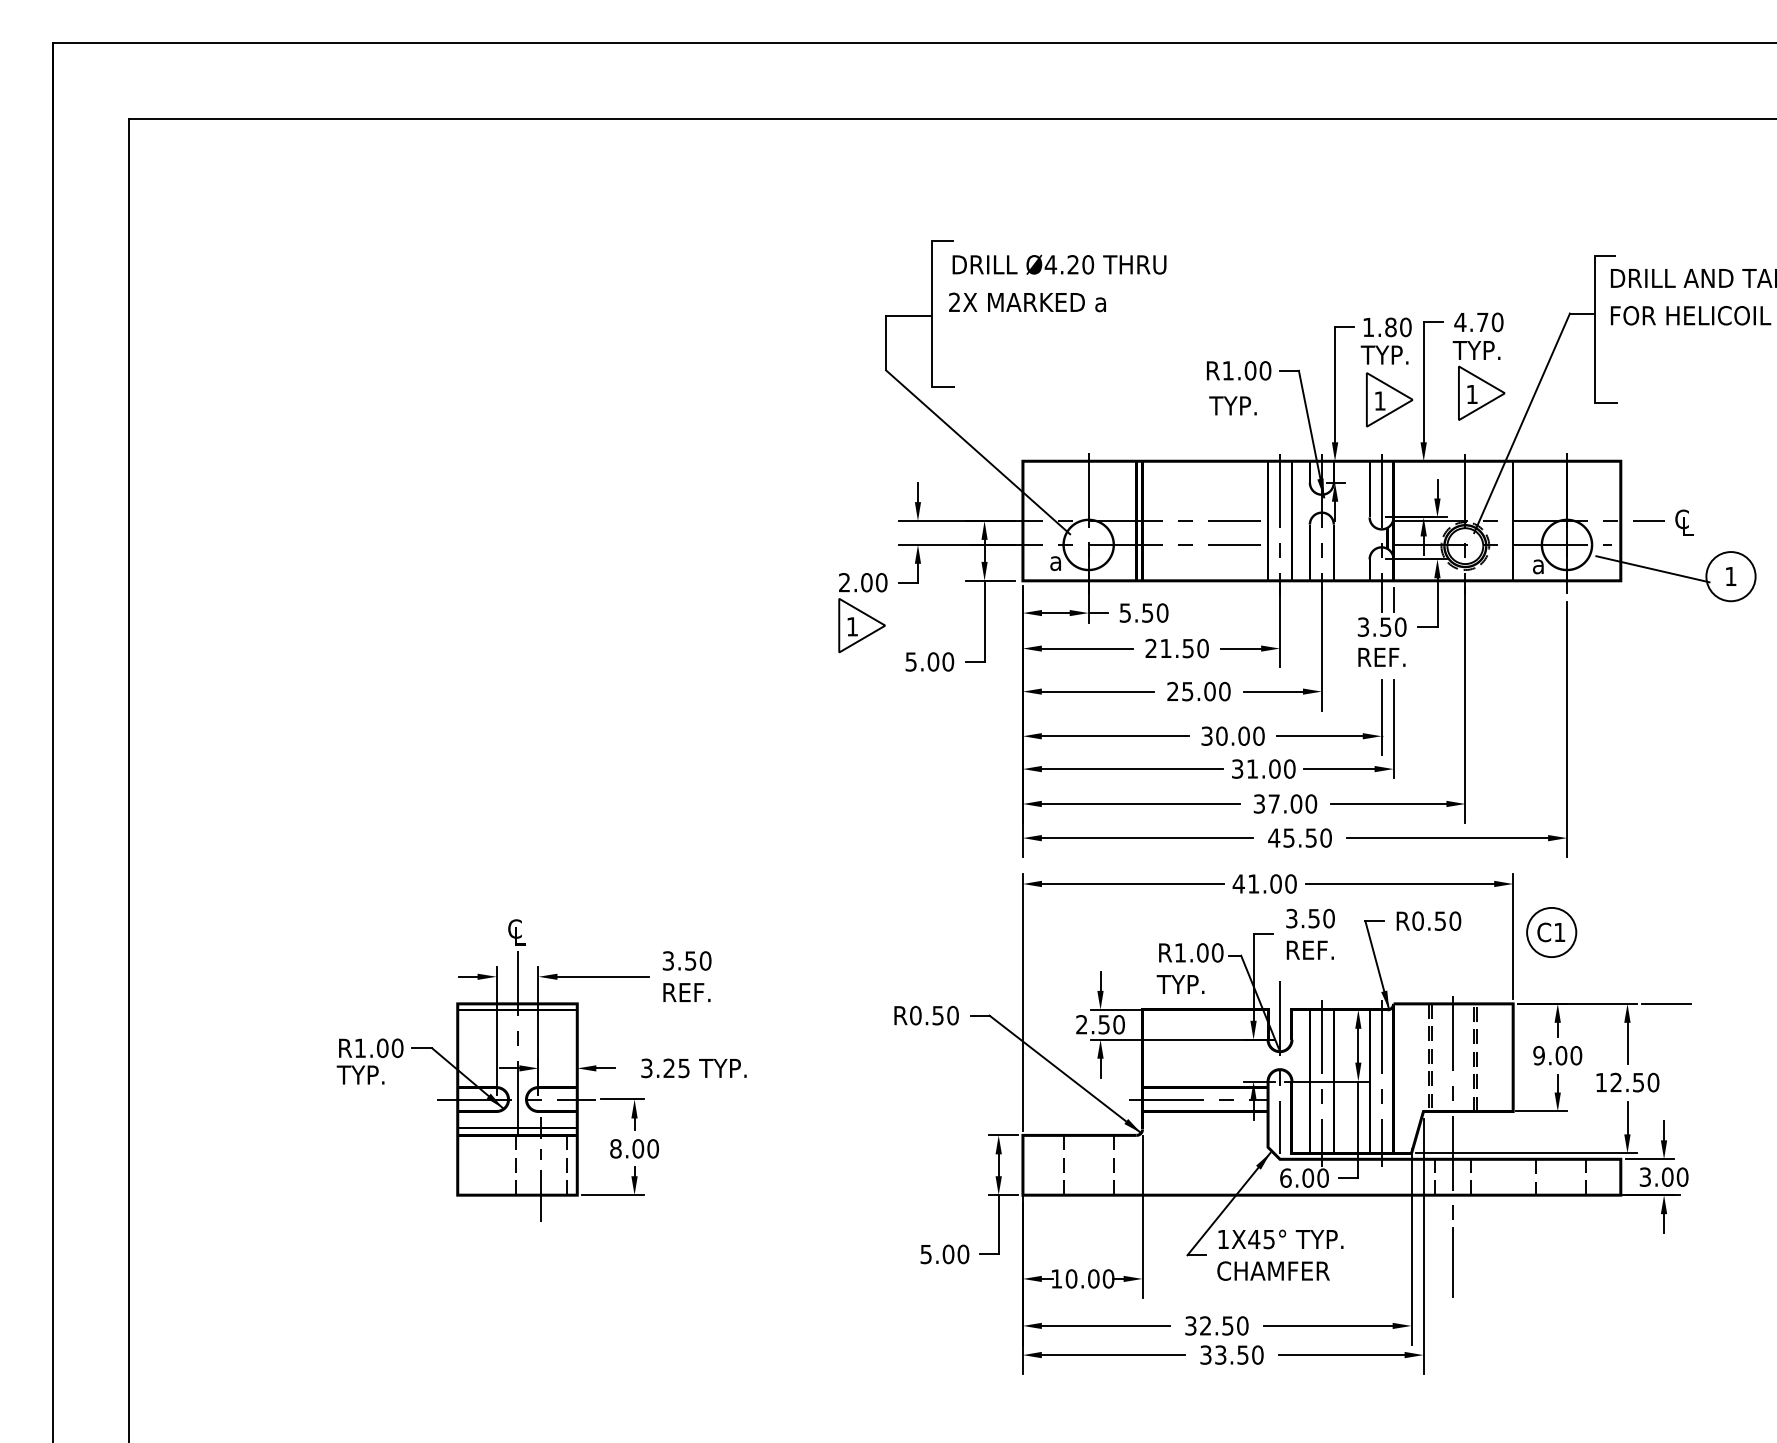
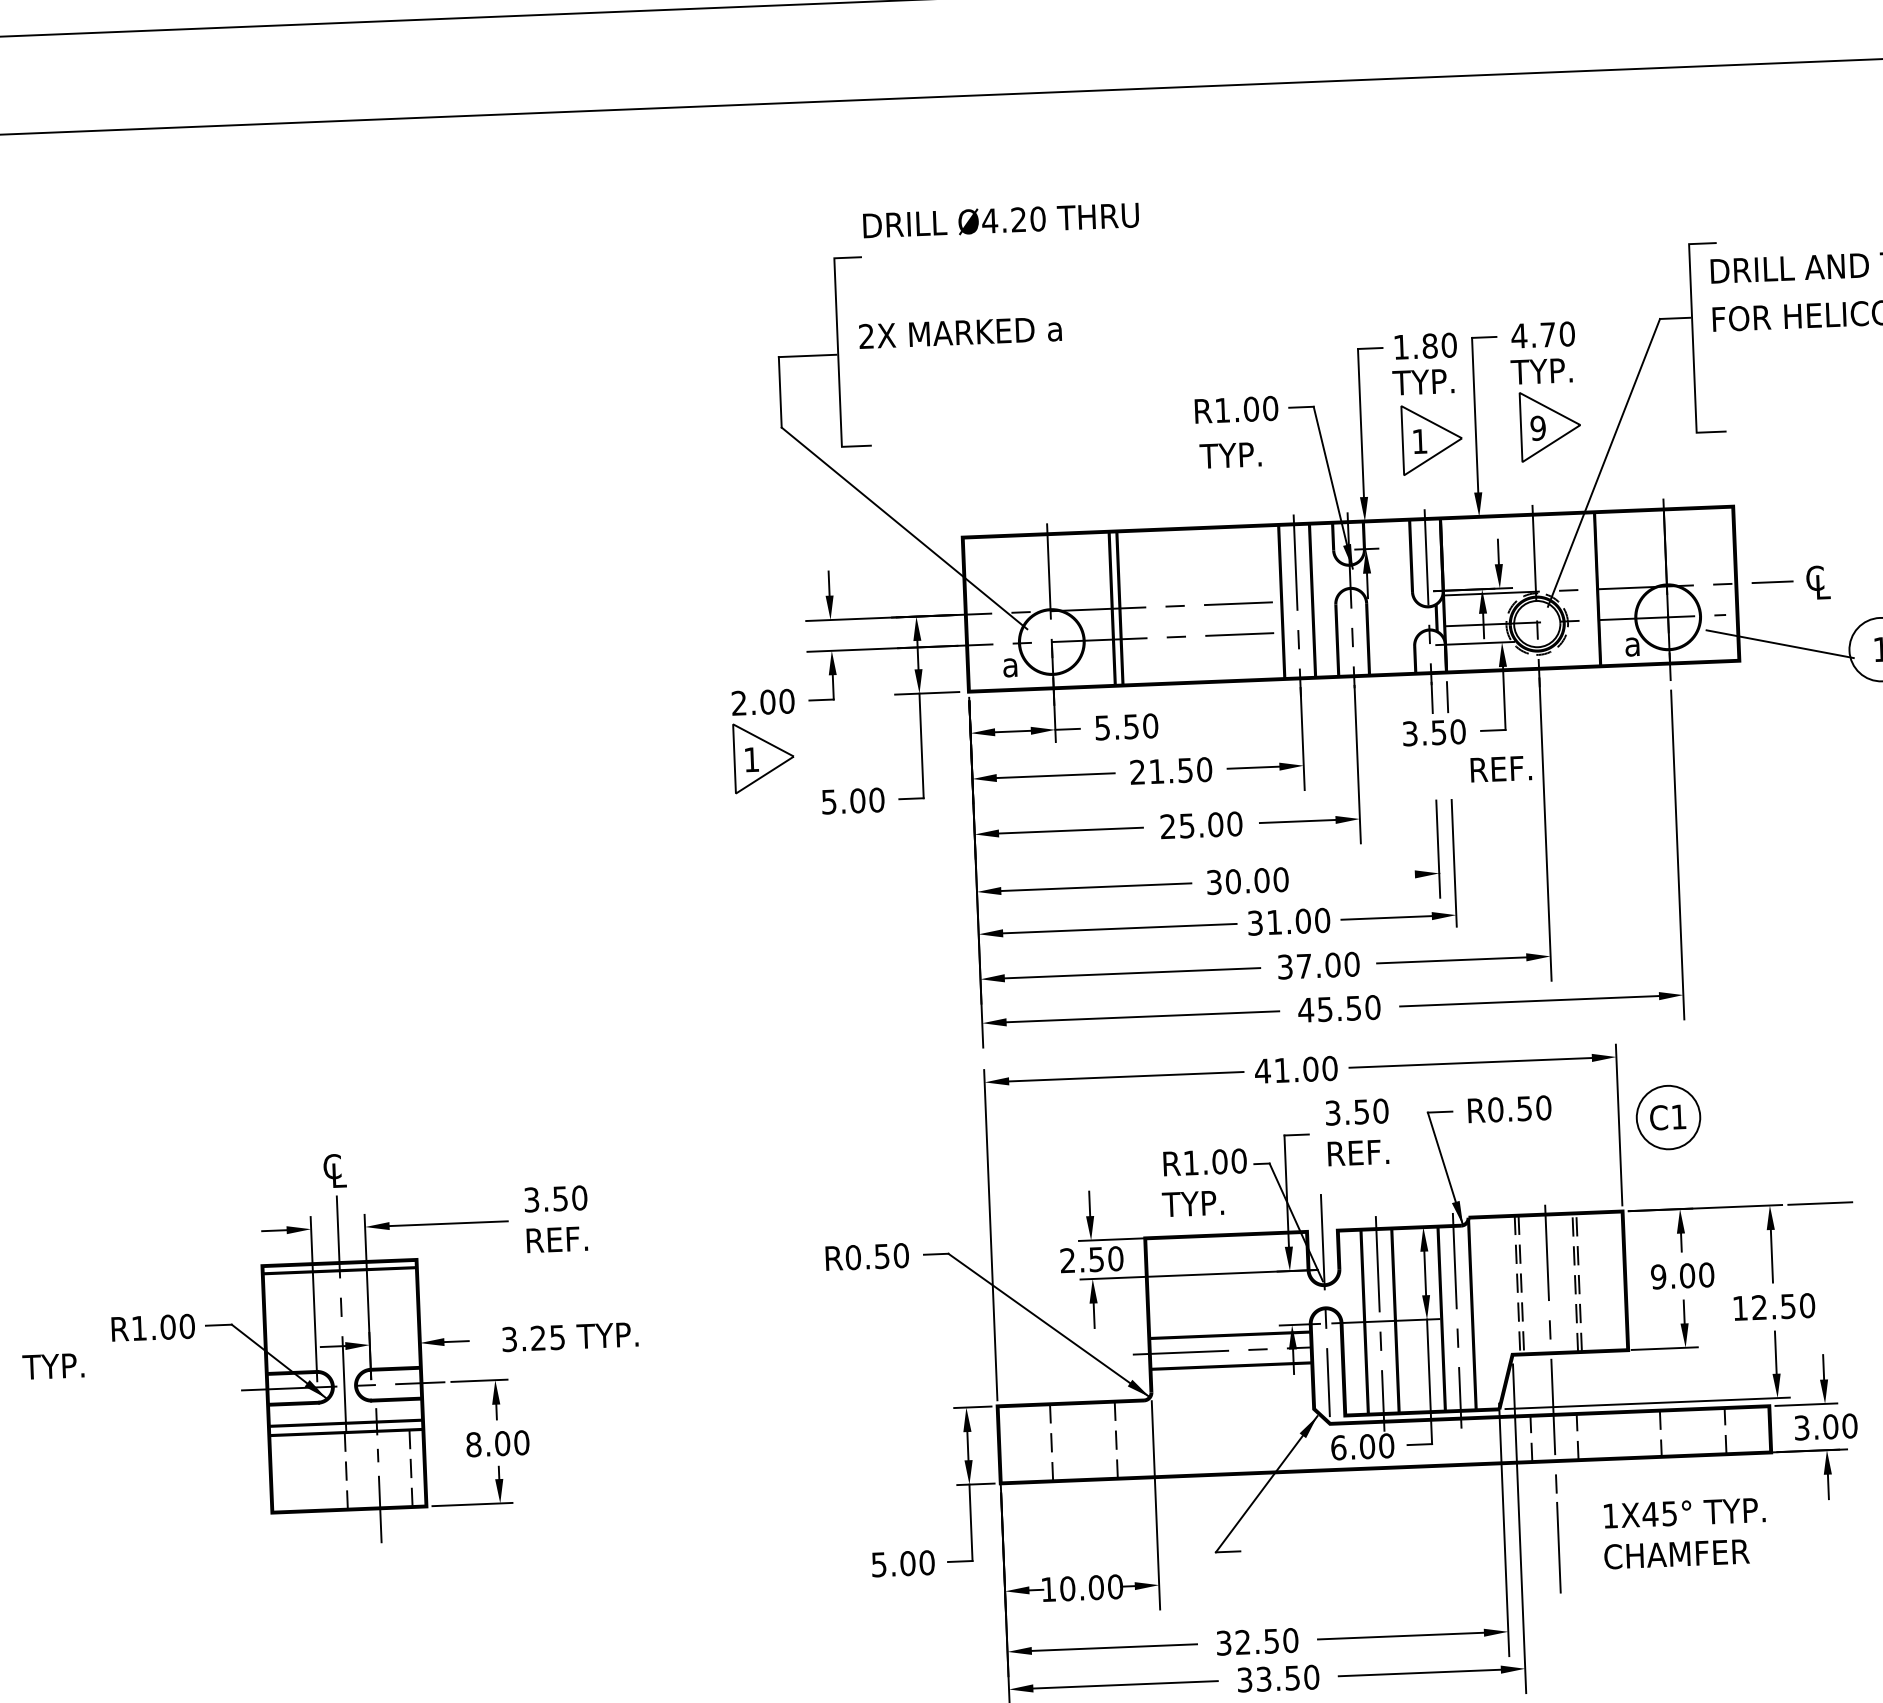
text: (1059, 264) -> (1001, 220), moved
text: (1471, 394) -> (1537, 428), 1 -> 9
text: (1381, 657) -> (1500, 769), moved
line: (1319, 736) -> (1359, 876), removed
text: (360, 1074) -> (53, 1365), moved
text: (1280, 1254) -> (1684, 1532), moved

